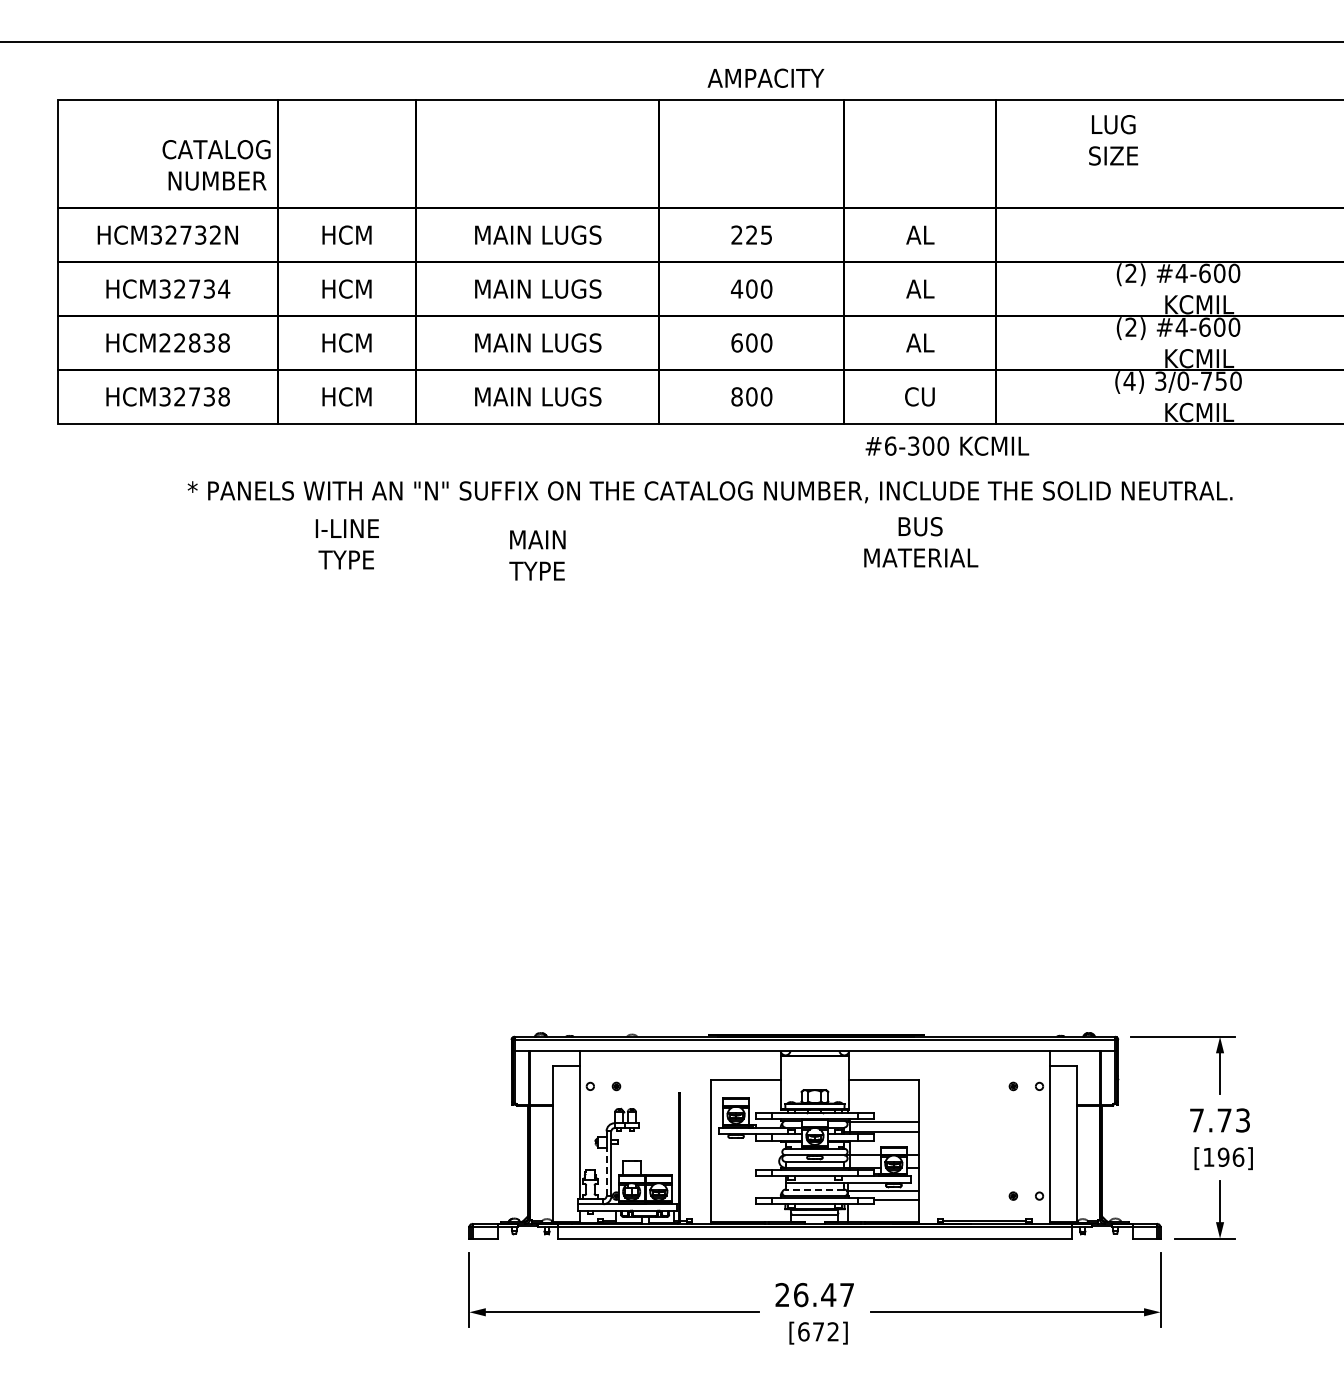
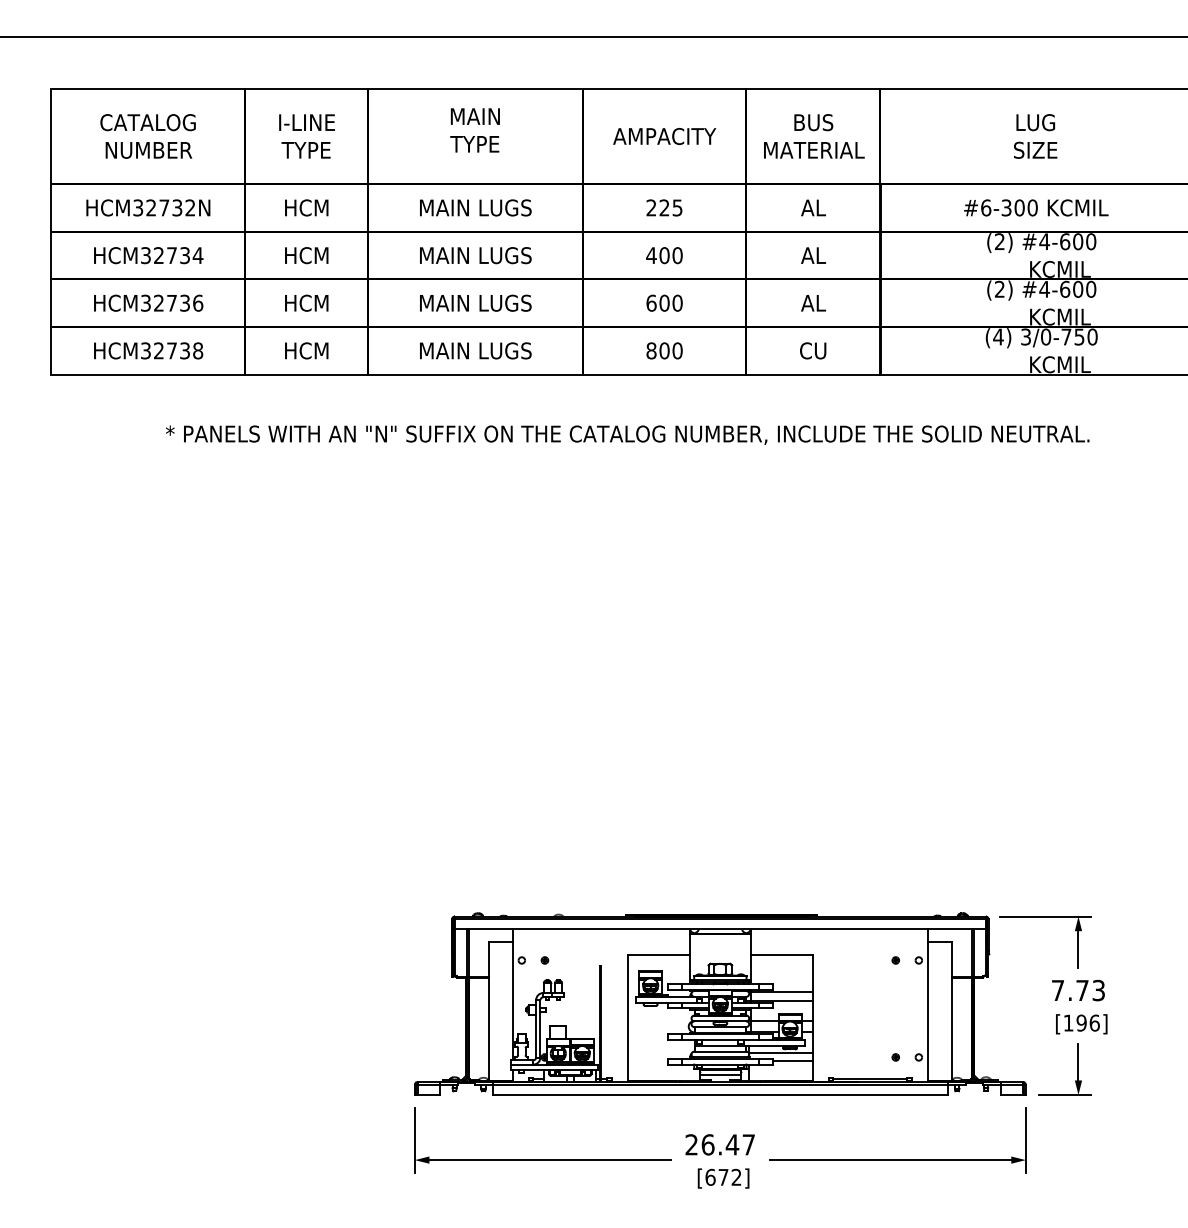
text: (765, 77) -> (664, 135), moved
text: (1113, 140) -> (1035, 136), moved
text: (216, 165) -> (148, 136), moved
text: (194, 342) -> (171, 302), HCM22838 -> HCM32736
text: (947, 445) -> (1036, 207), moved
text: (921, 542) -> (814, 136), moved
text: (346, 544) -> (306, 136), moved
text: (537, 555) -> (475, 130), moved
line: (606, 1171) -> (536, 1035), dashed -> solid
line: (814, 1189) -> (719, 1051), dashed -> solid

